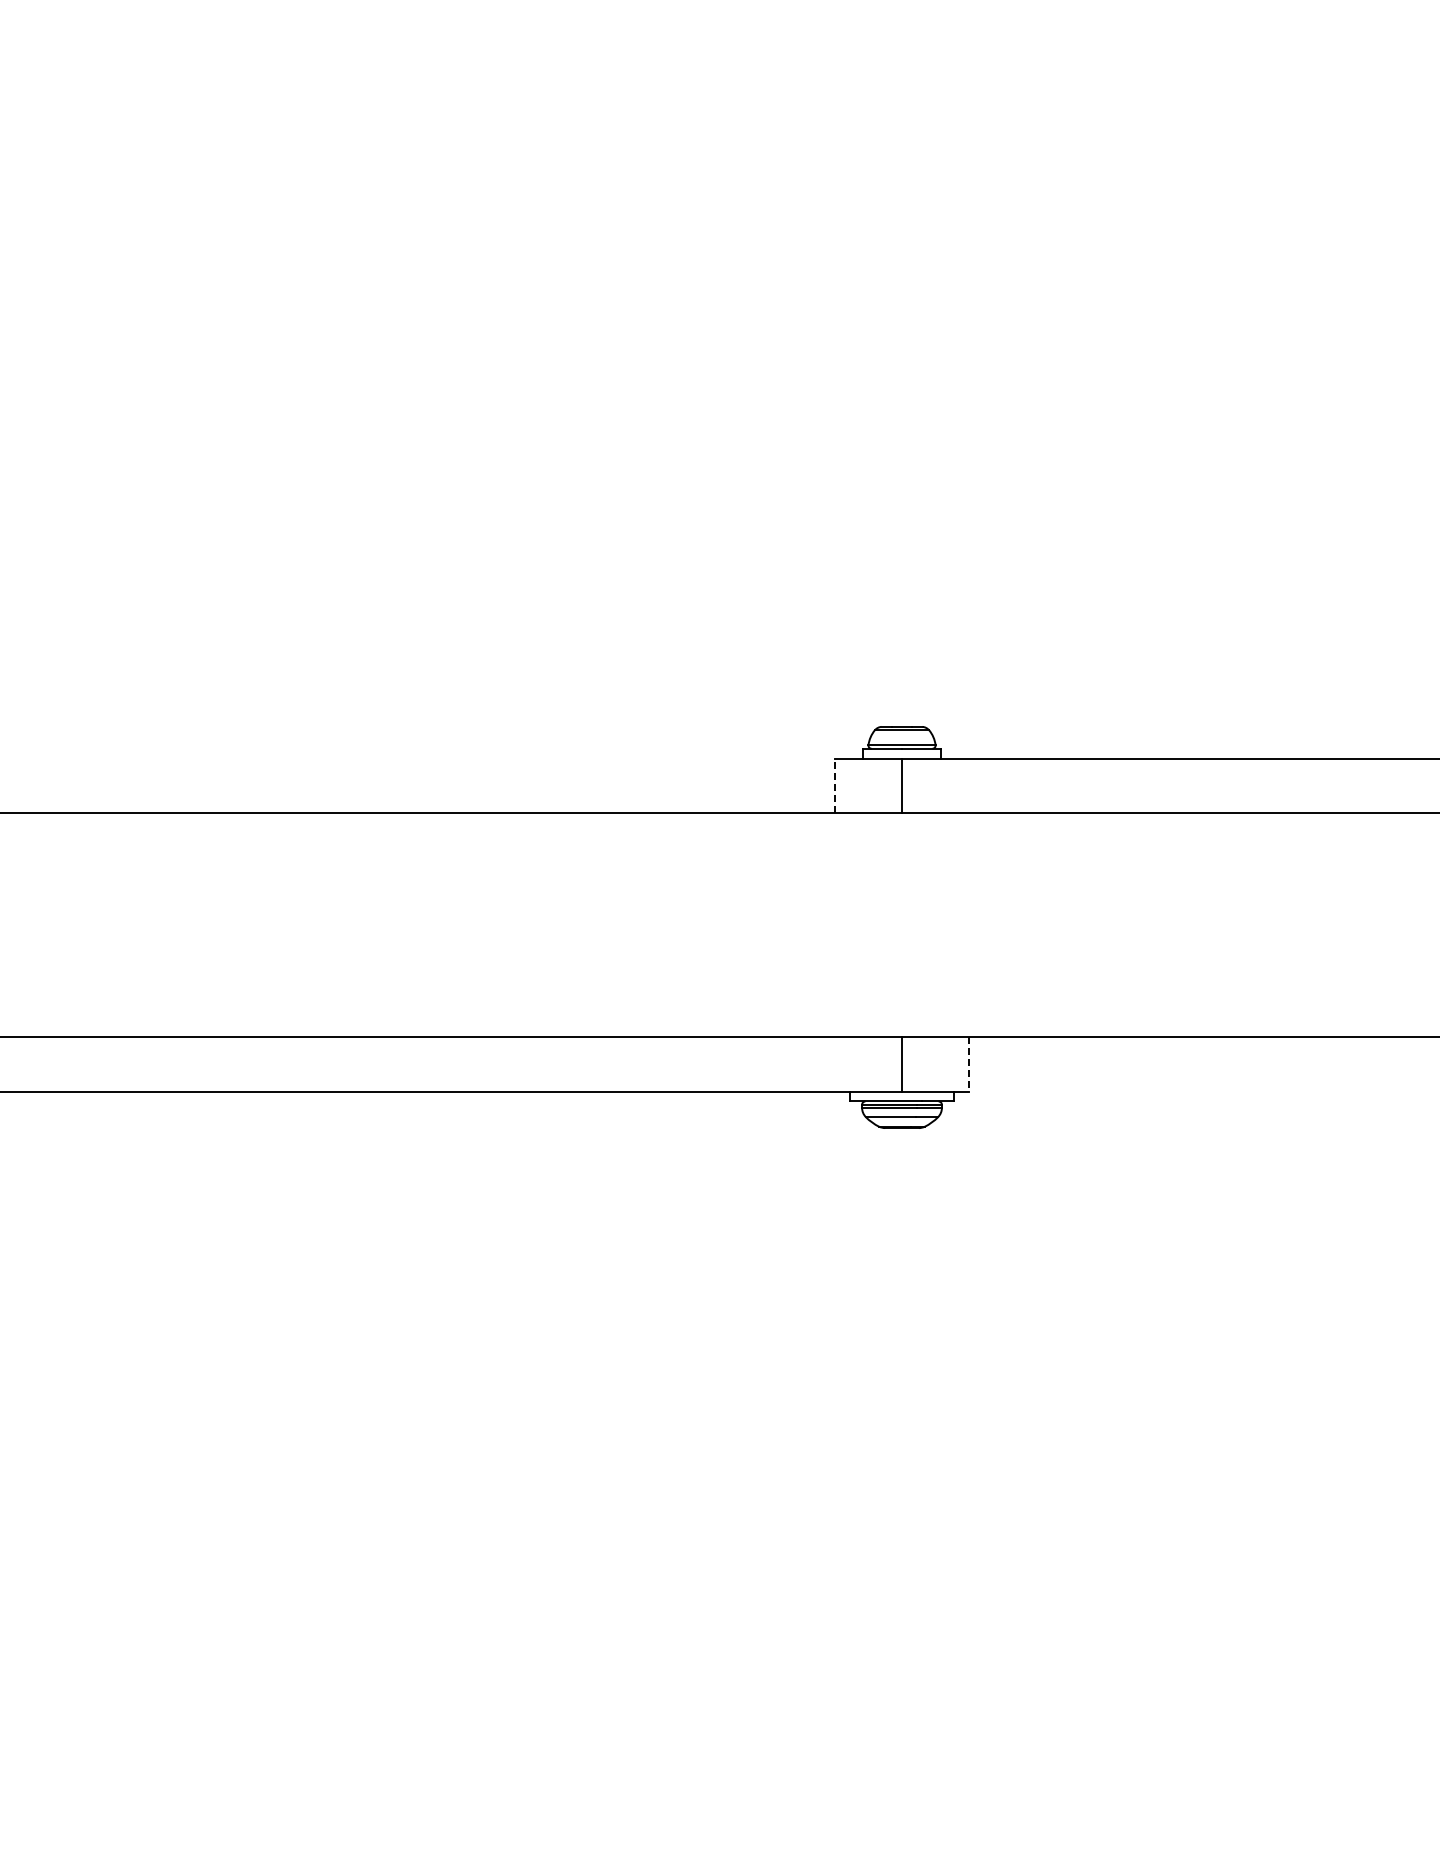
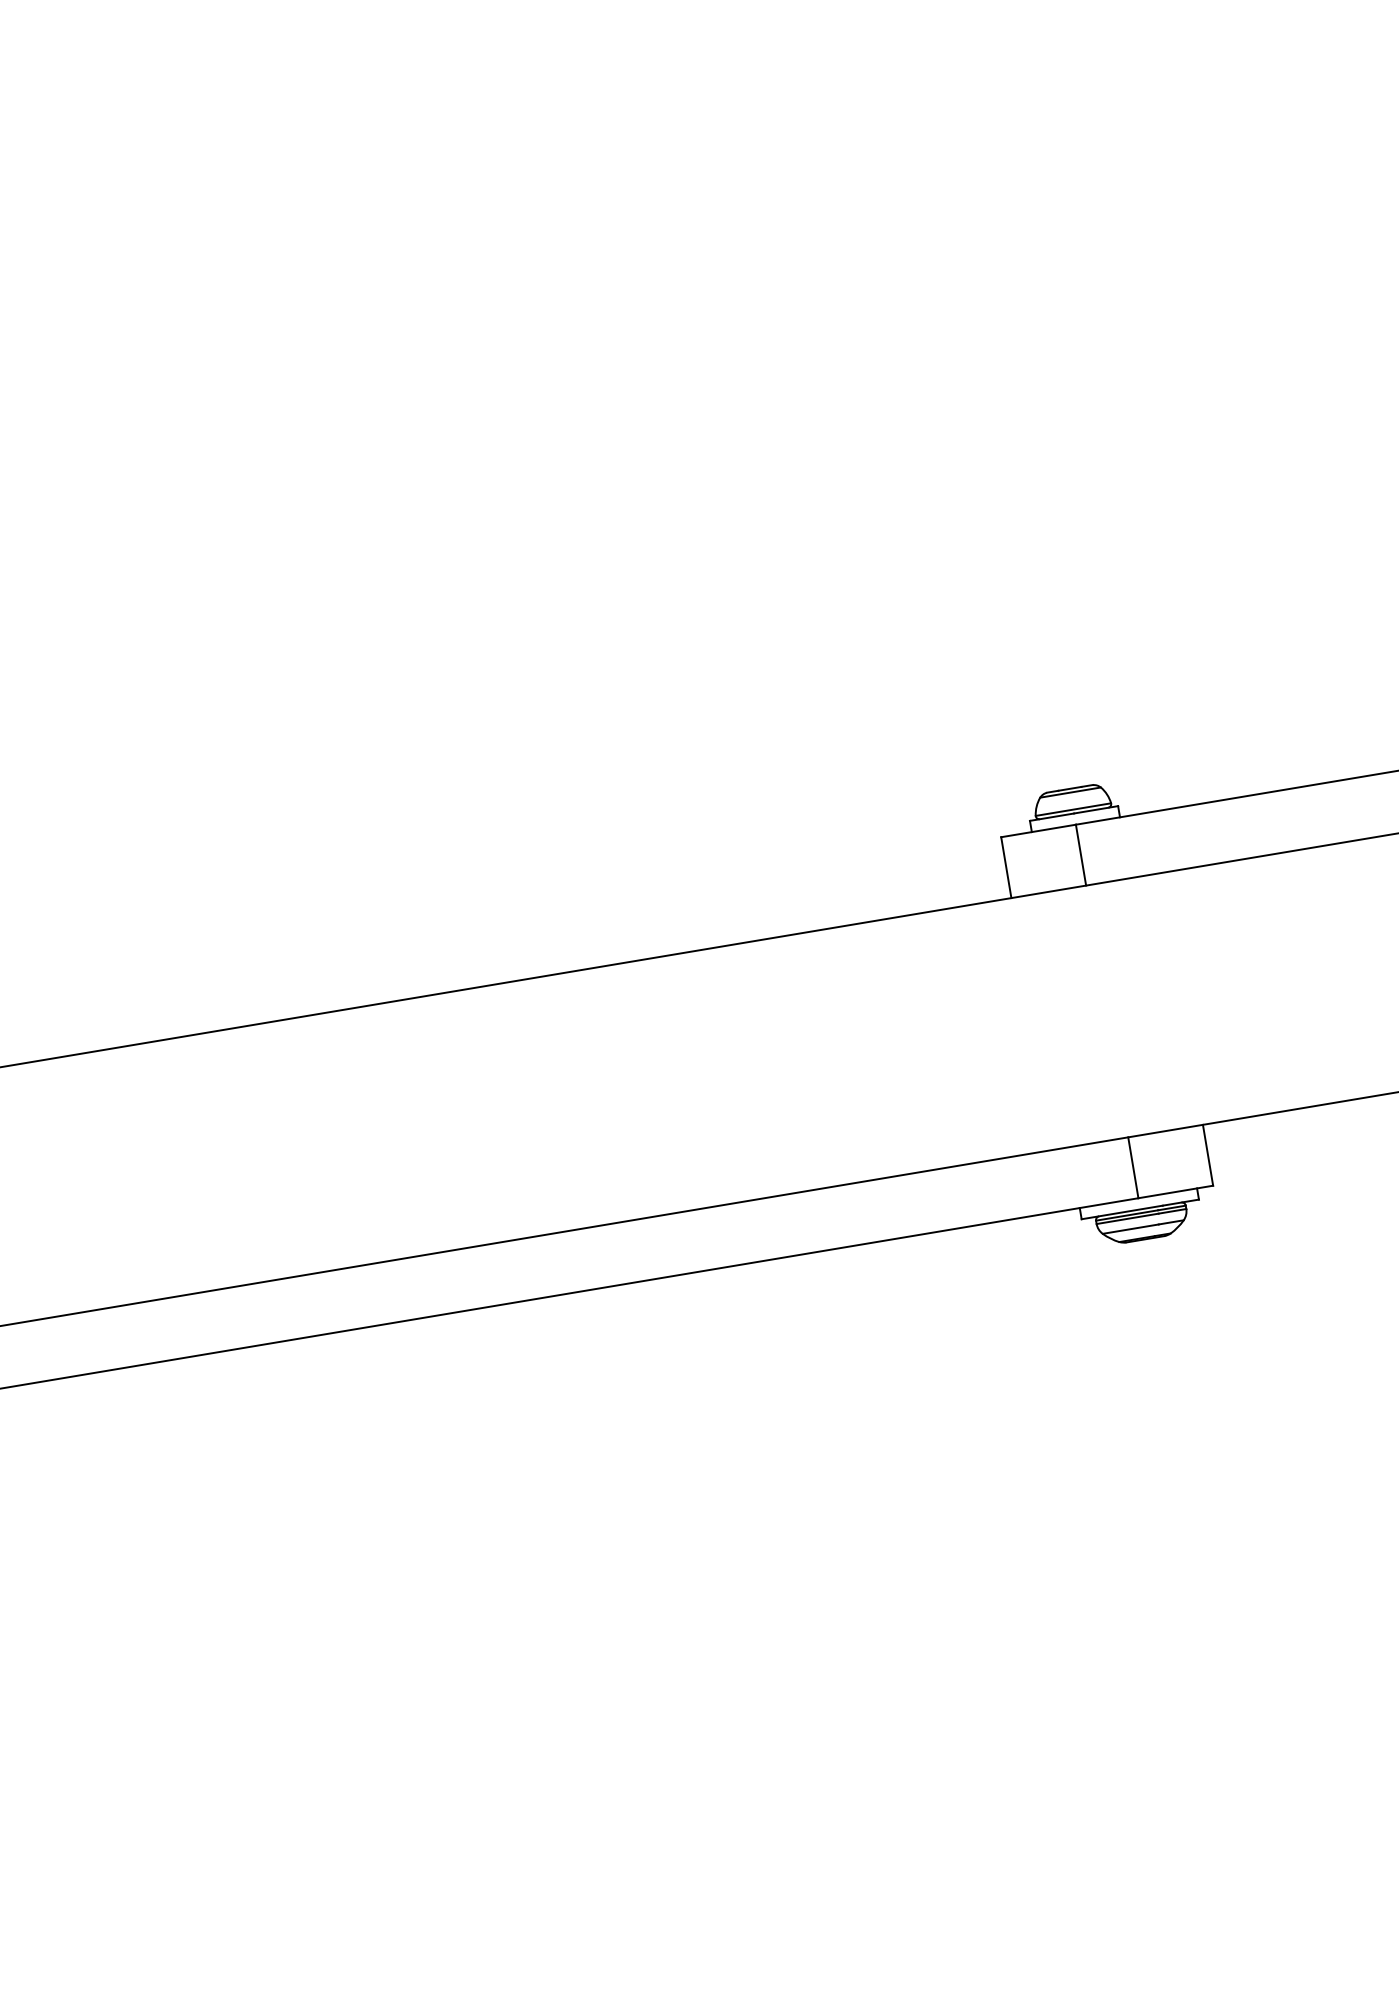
line: (835, 785) -> (1006, 867), dashed -> solid
line: (968, 1064) -> (1207, 1155), dashed -> solid

